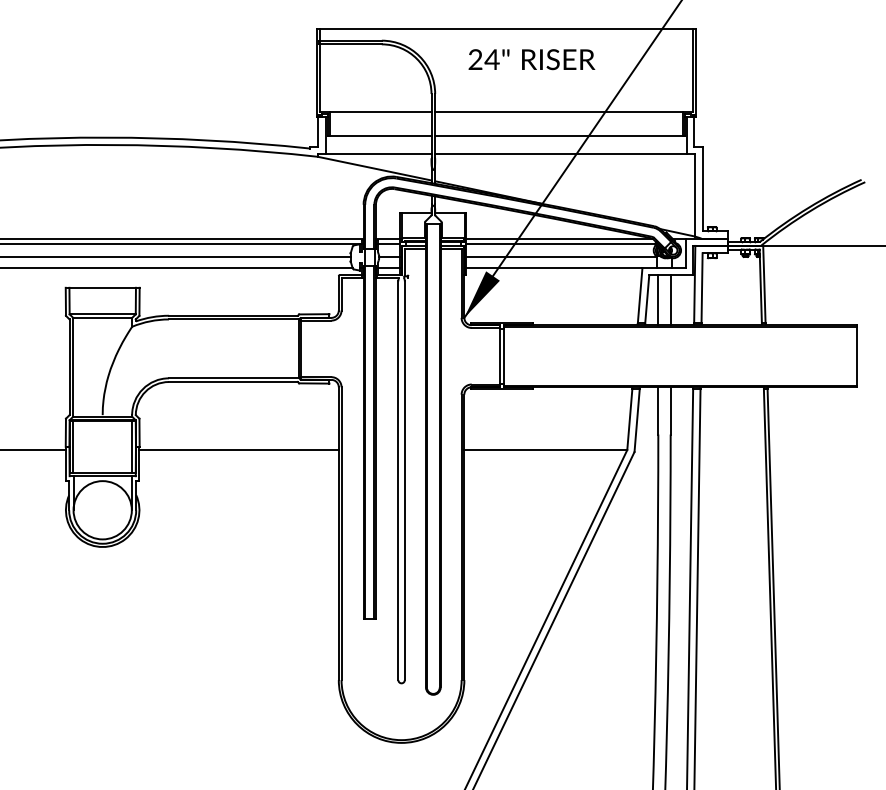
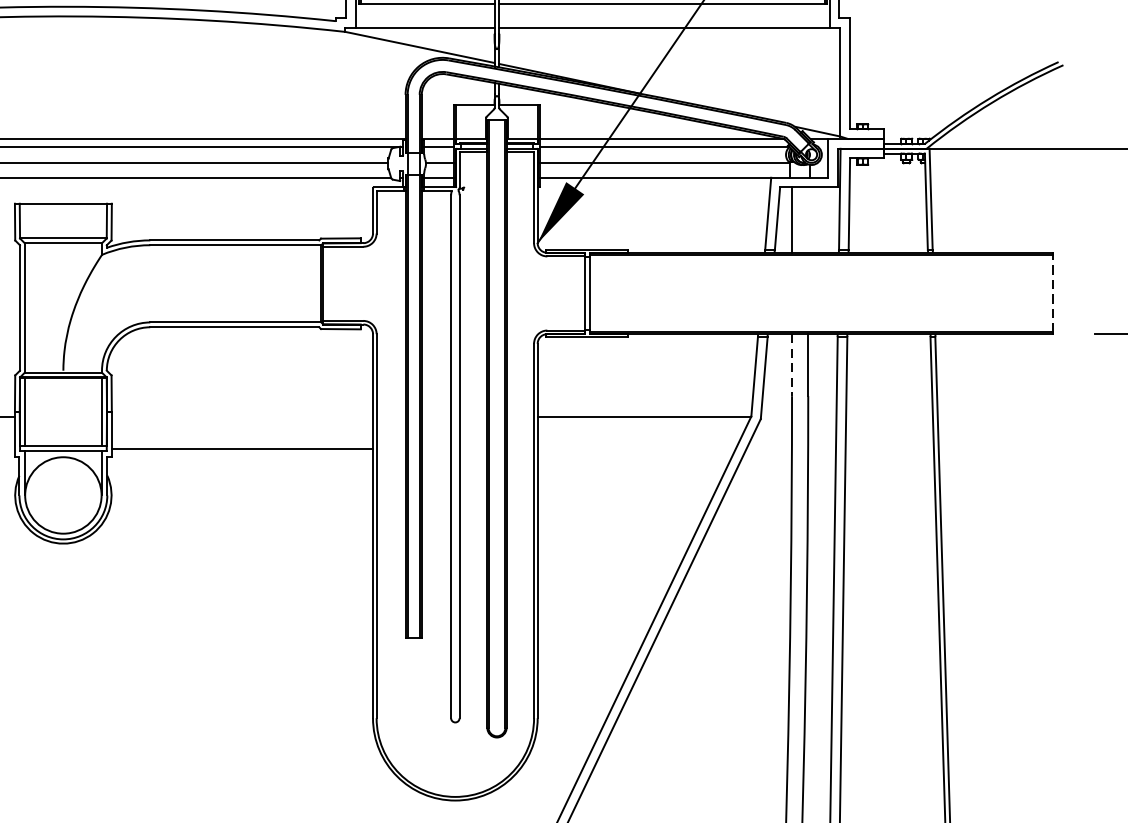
line: (670, 300) -> (807, 220), removed
line: (857, 356) -> (1053, 293), solid -> dashed
line: (658, 410) -> (792, 364), solid -> dashed
line: (238, 450) -> (241, 449), moved

